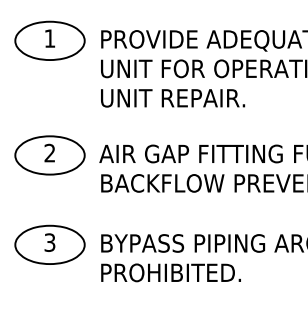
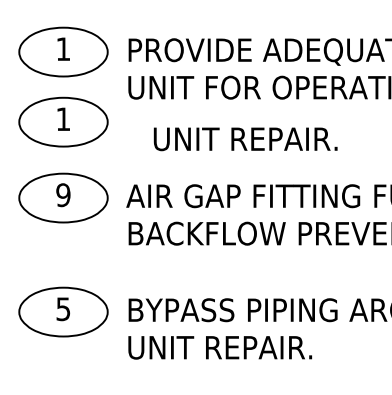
part: (49, 95) -> (62, 121), added
text: (173, 98) -> (246, 139), moved
text: (49, 153) -> (62, 195), 2 -> 9
text: (50, 242) -> (64, 309), 3 -> 5
text: (173, 272) -> (220, 347), PROHIBITED. -> UNIT REPAIR.

